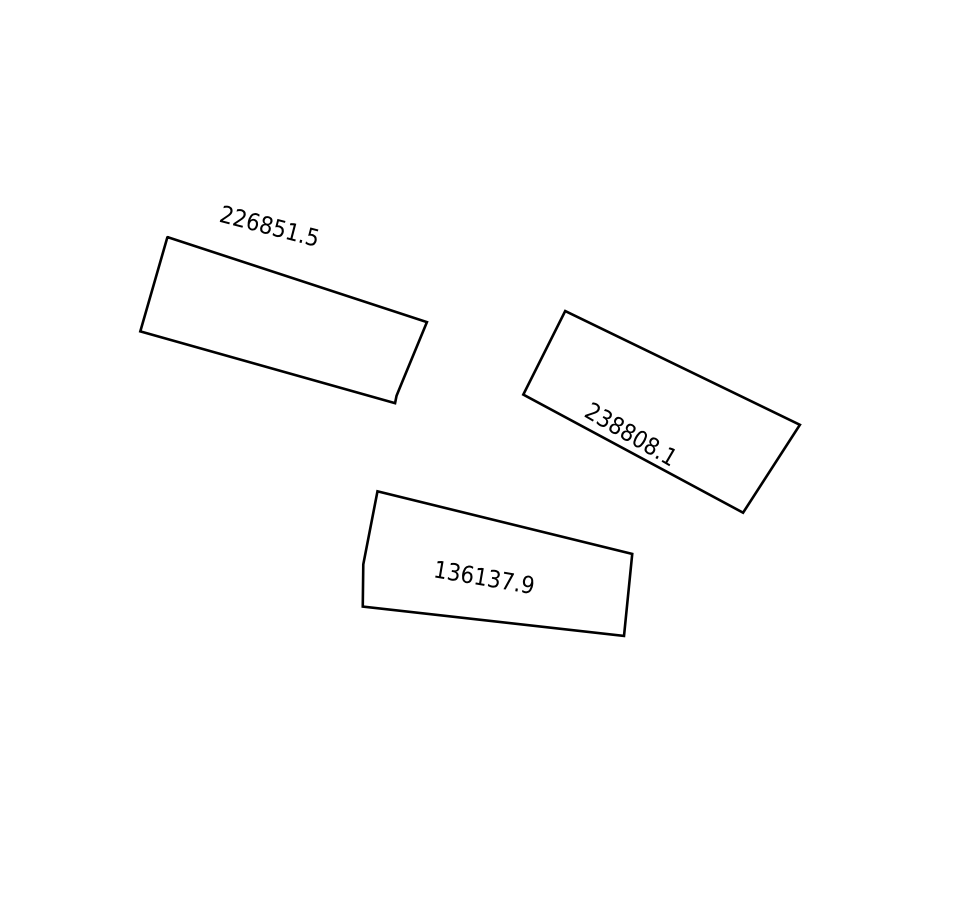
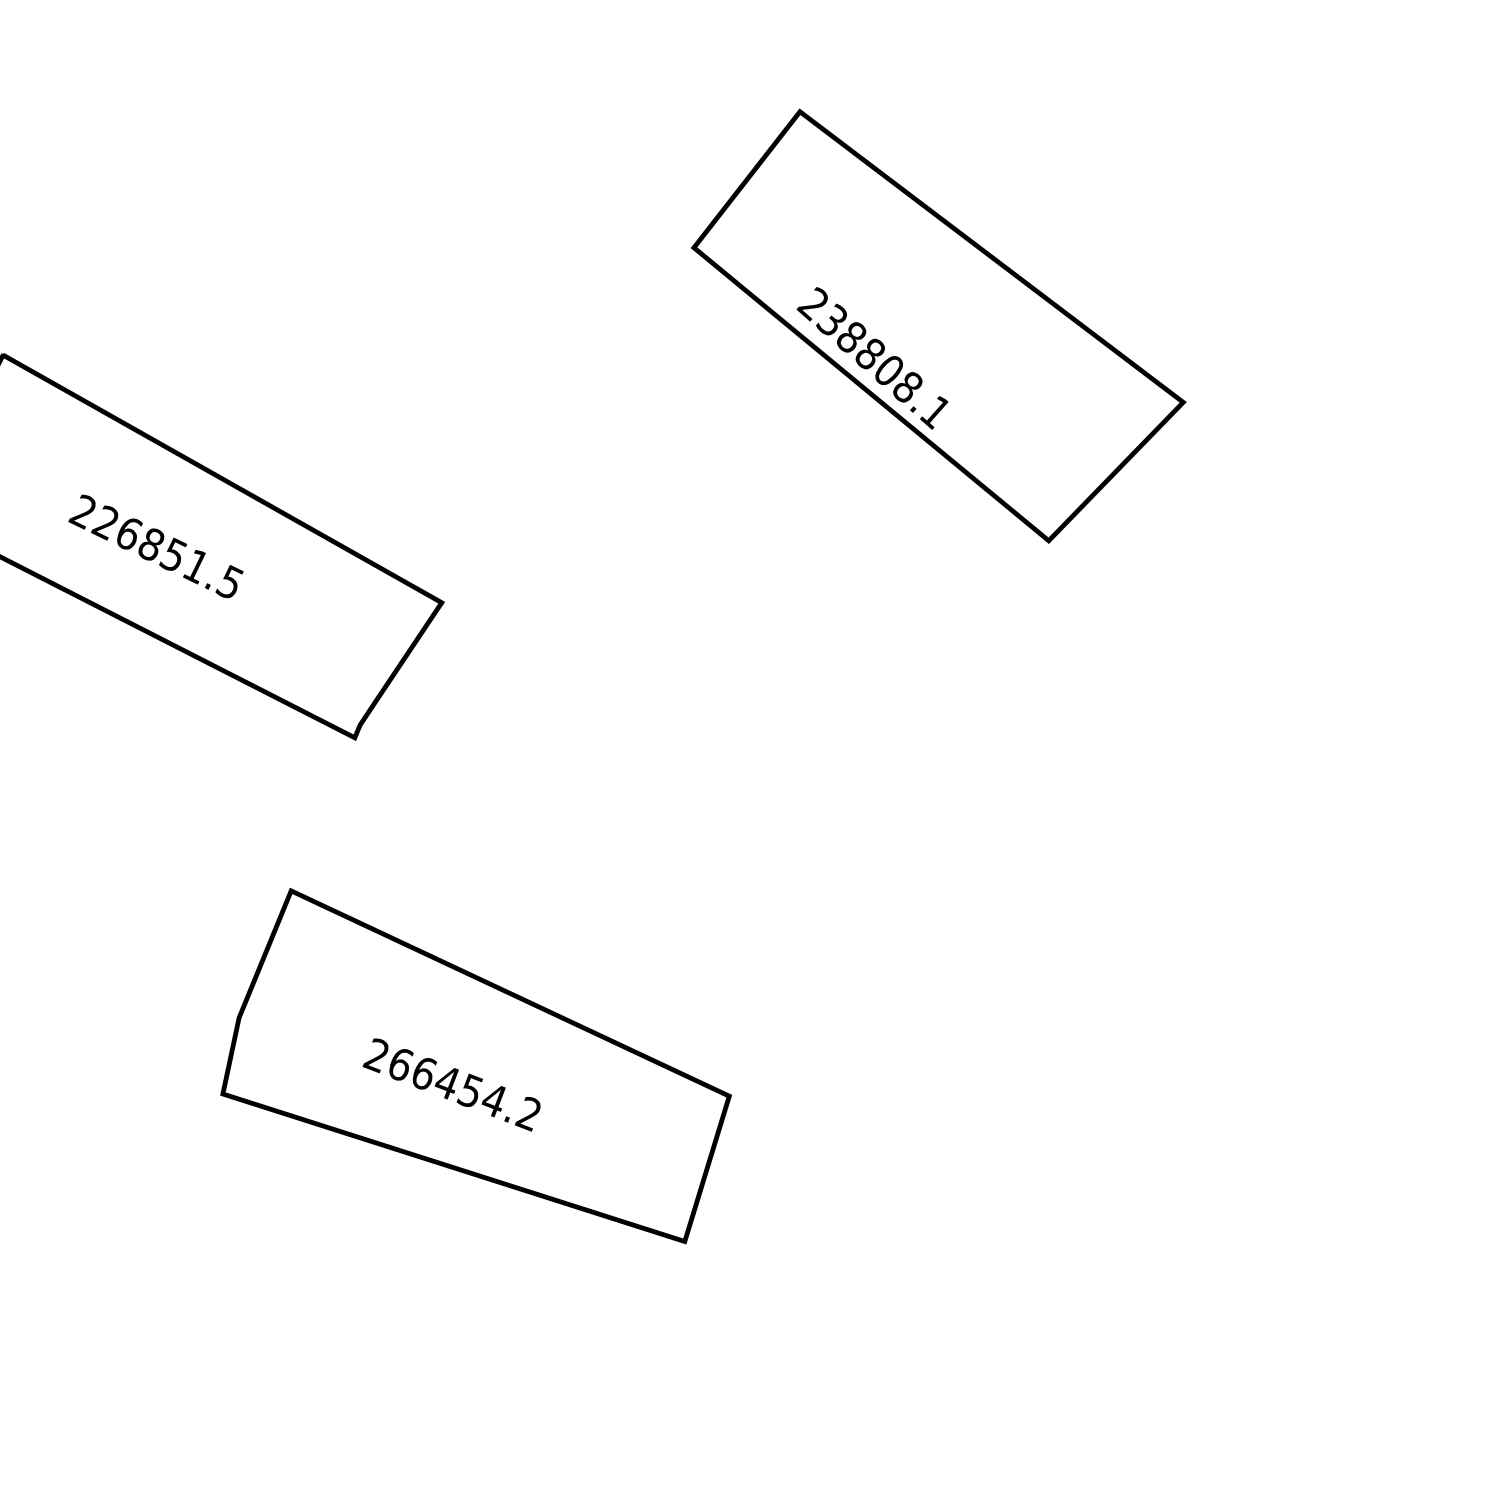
text: (268, 225) -> (155, 546), moved
text: (661, 411) -> (937, 328), moved
text: (483, 576) -> (452, 1083), 136137.9 -> 266454.2

